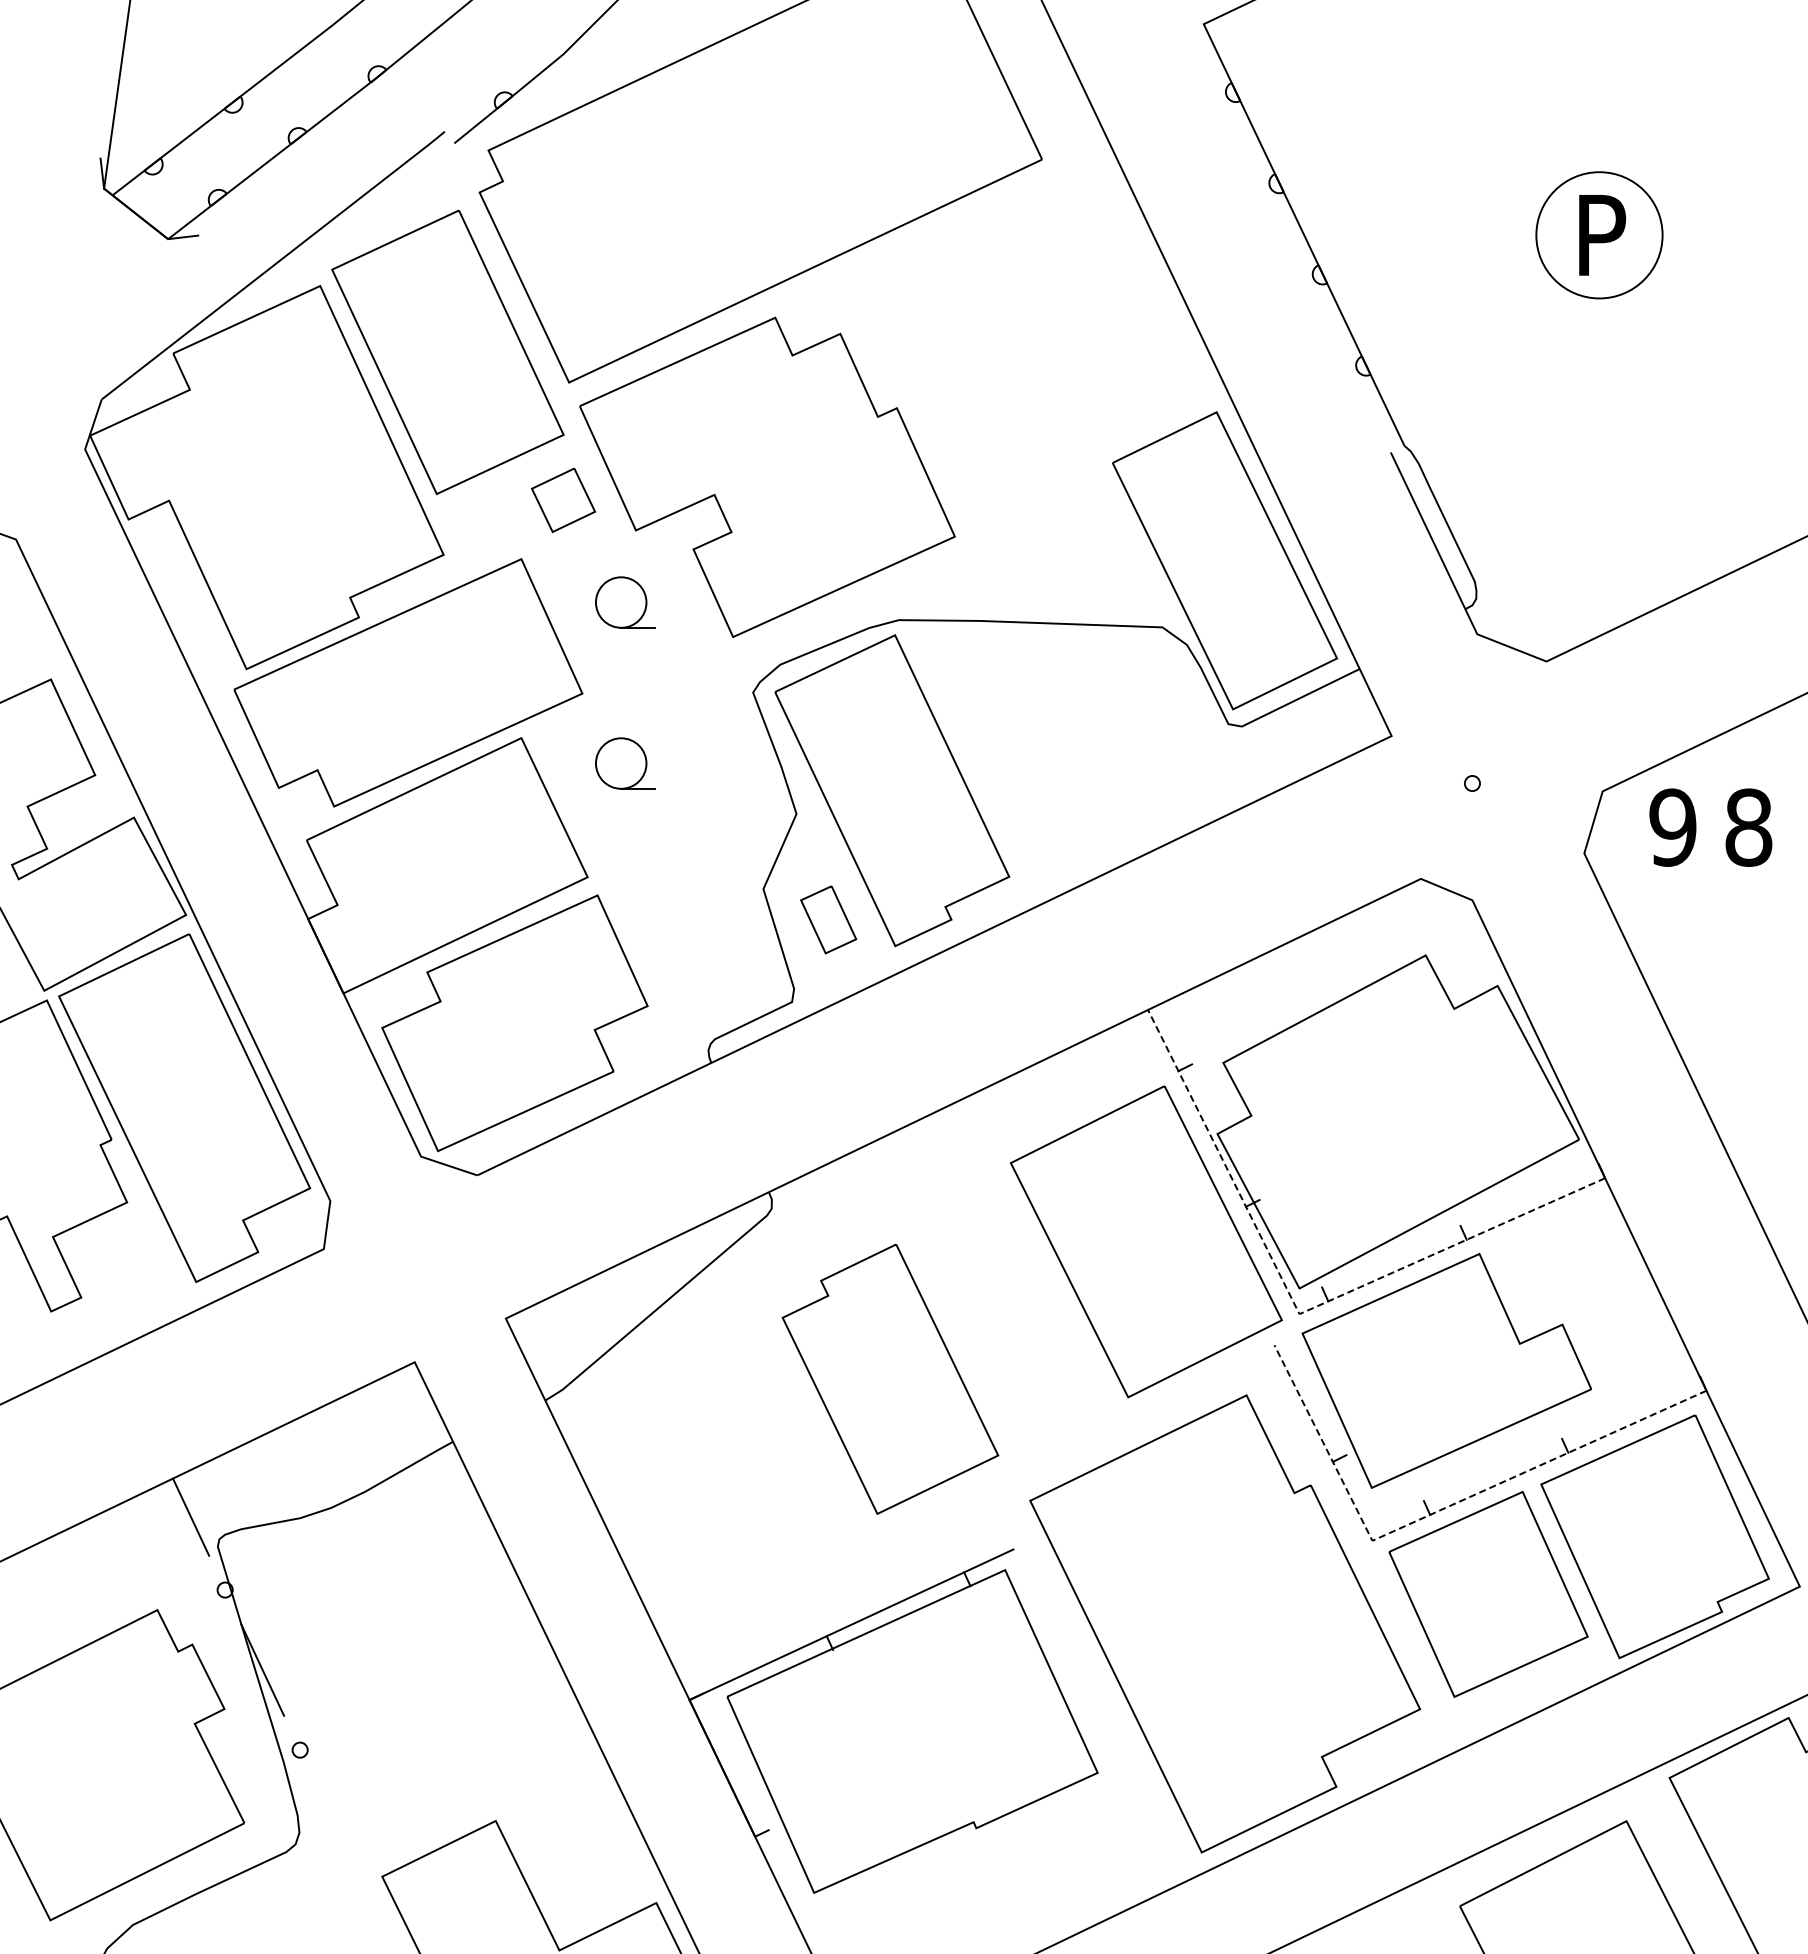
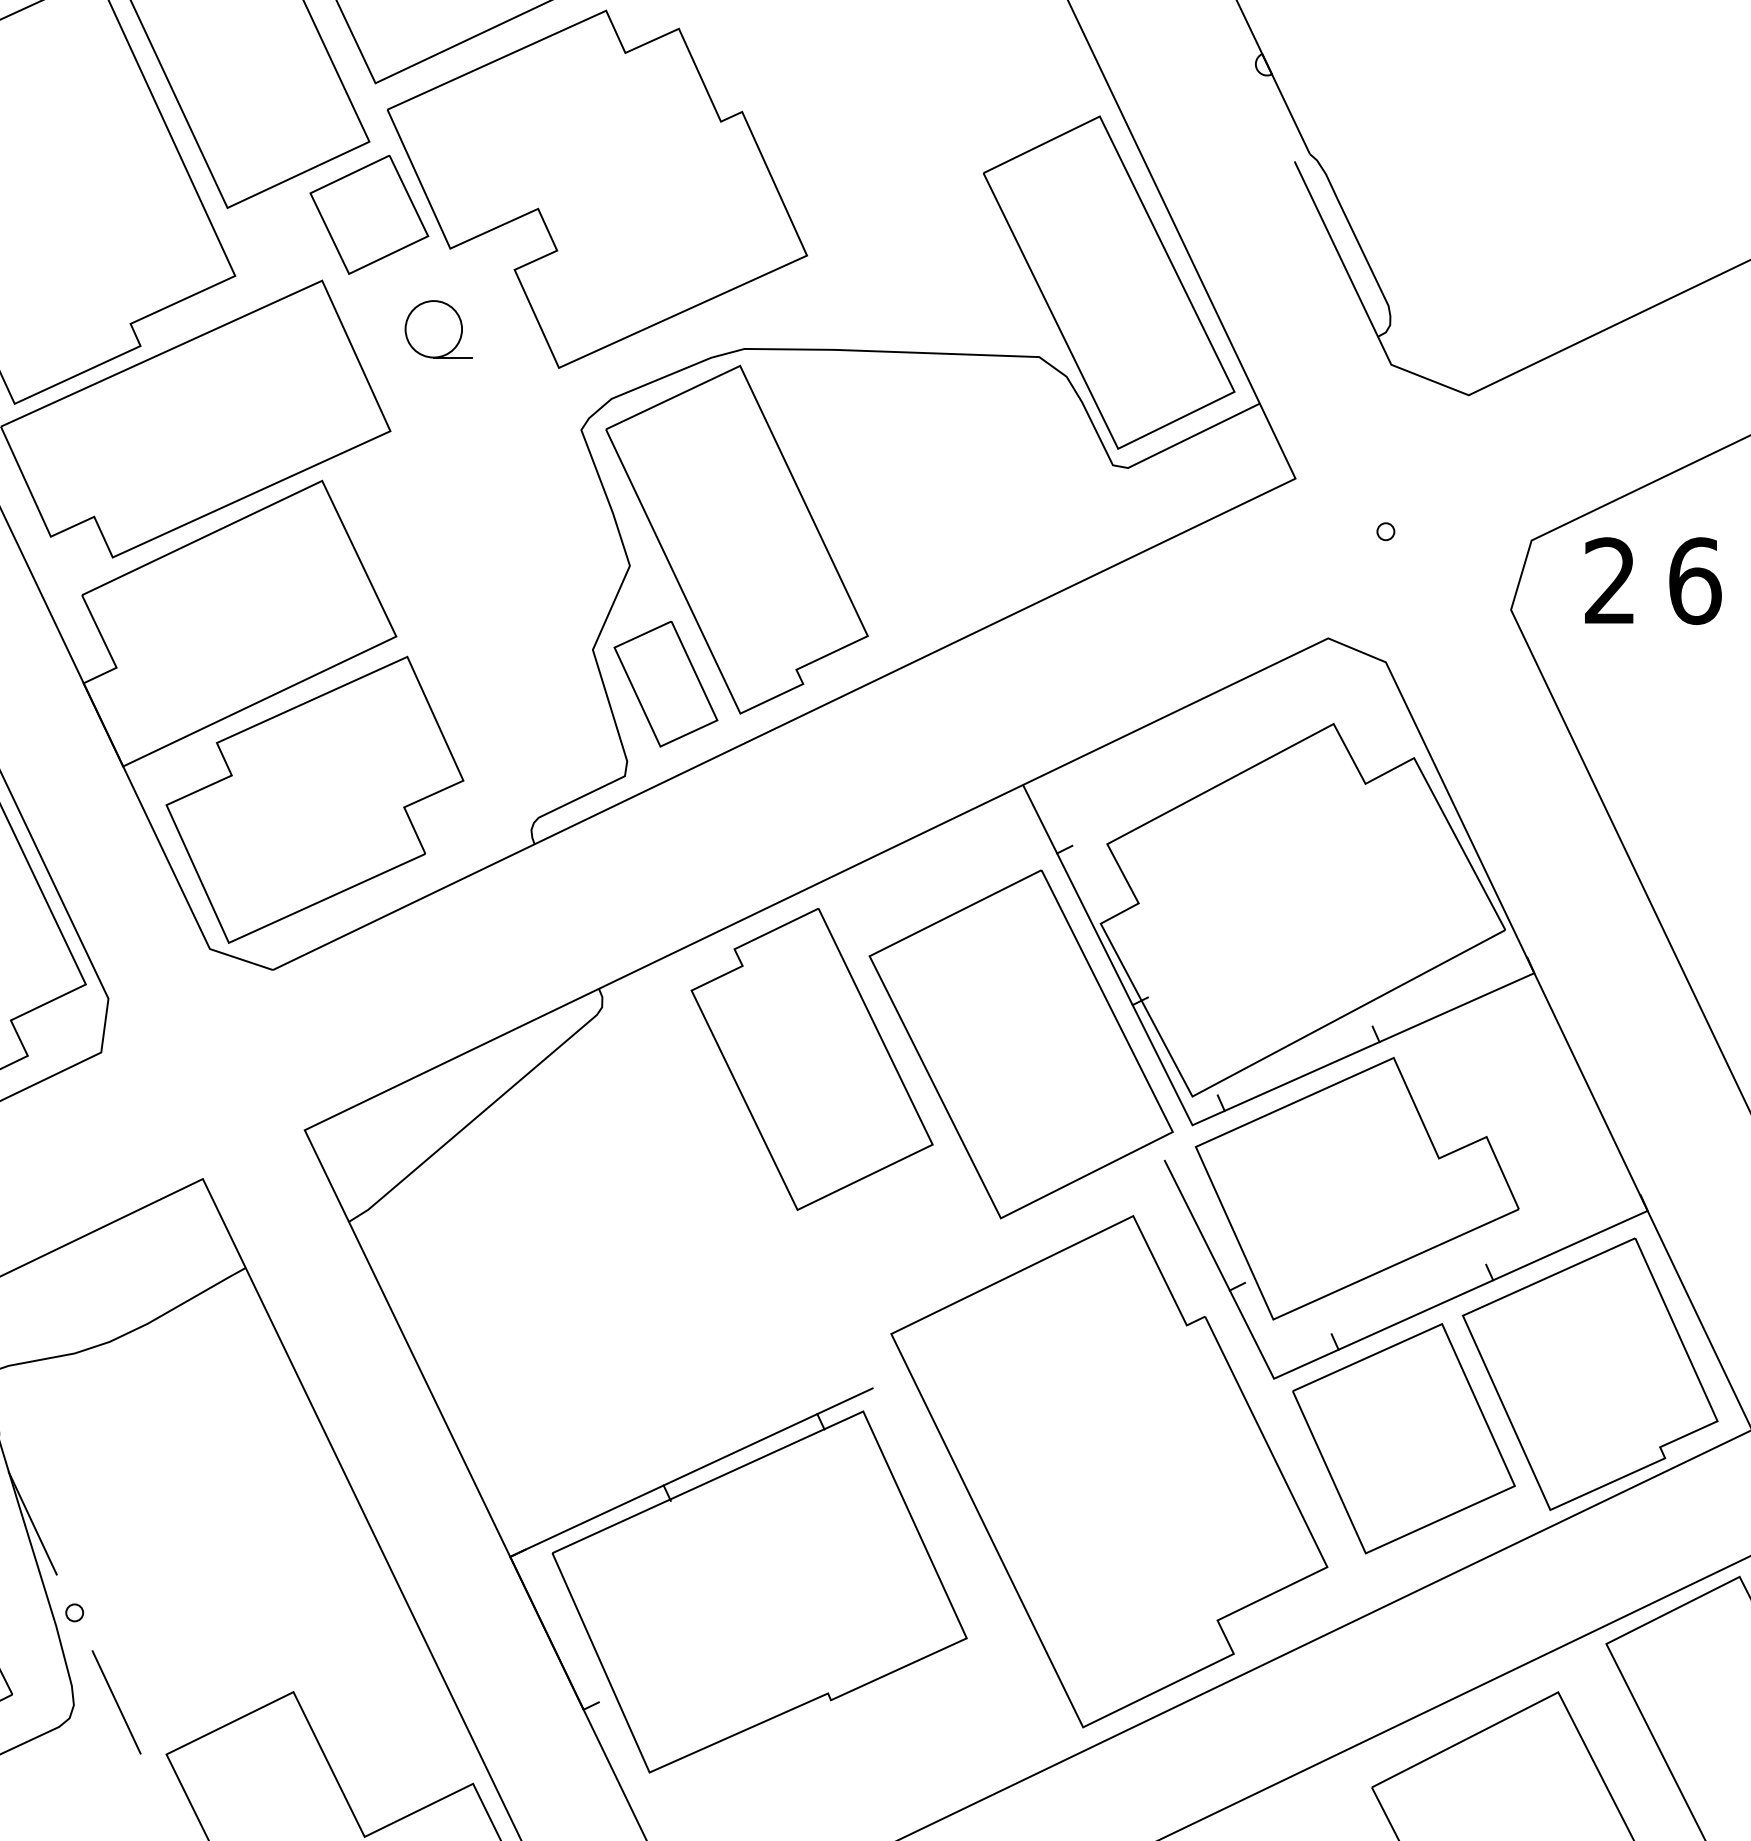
part: (563, 500) -> (369, 215), size x1.67
part: (625, 763) -> (438, 509), removed
text: (1672, 827) -> (1609, 580), 9 -> 2
text: (1748, 827) -> (1694, 580), 8 -> 6
part: (828, 919) -> (665, 683), size x1.67
line: (1298, 1312) -> (1191, 1123), dashed -> solid
part: (890, 1378) -> (812, 1058), moved
line: (1438, 1510) -> (1347, 1344), dashed -> solid
line: (337, 1829) -> (116, 1701), added

